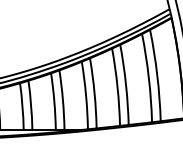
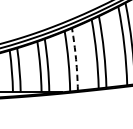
arc: (94, 93) -> (75, 59), solid -> dashed

